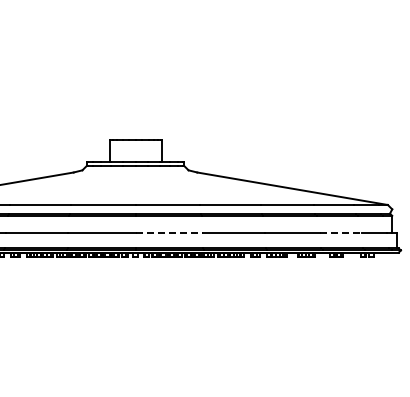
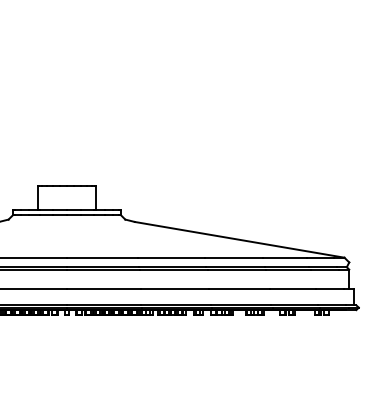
line: (169, 233) -> (104, 289), dashed -> solid
line: (341, 233) -> (293, 289), dashed -> solid

